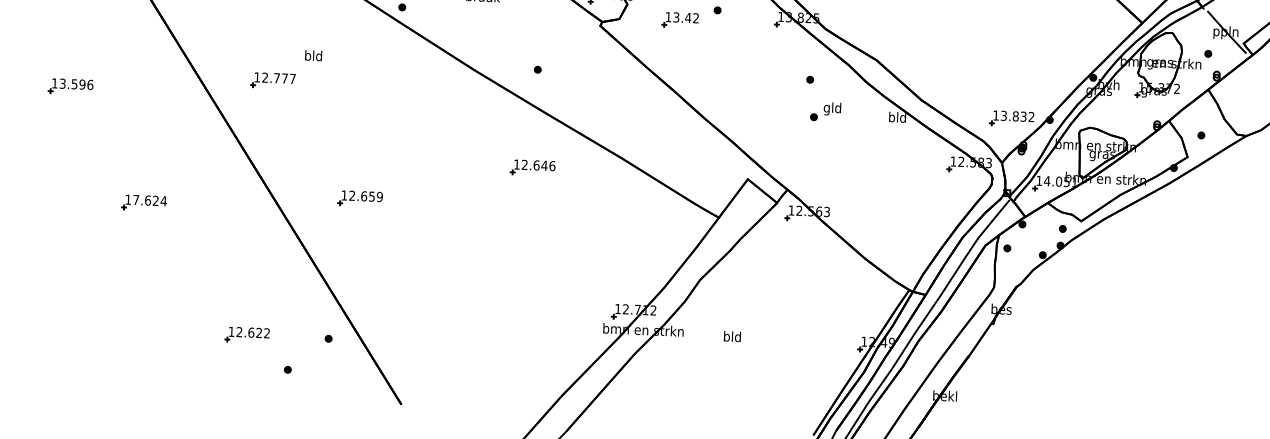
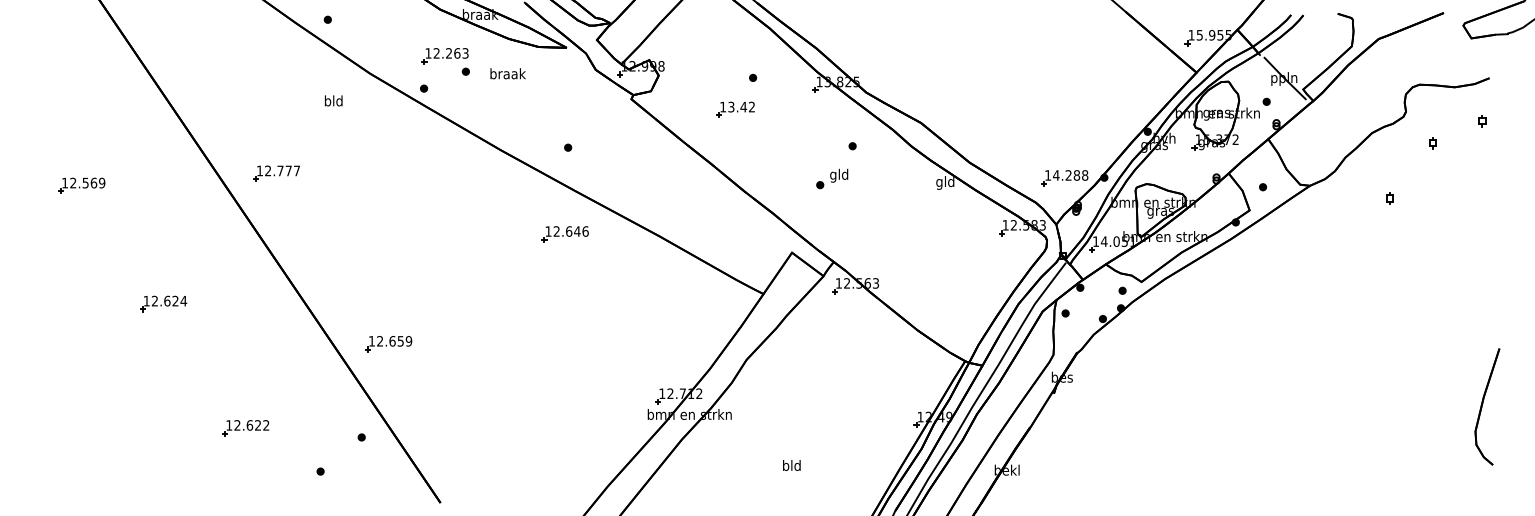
part: (680, 19) -> (735, 109), moved
text: (313, 55) -> (333, 100), moved
part: (273, 80) -> (276, 173), moved
text: (76, 83) -> (87, 182), 13.596 -> 12.569
part: (825, 111) -> (832, 178), moved
text: (1017, 116) -> (1070, 175), 13.832 -> 14.288
text: (891, 117) -> (939, 182), bld -> gld
part: (532, 168) -> (564, 234), moved
text: (135, 199) -> (154, 300), 17.624 -> 12.624
part: (360, 199) -> (388, 344), moved
part: (247, 335) -> (245, 428), moved
text: (732, 336) -> (791, 465), moved

